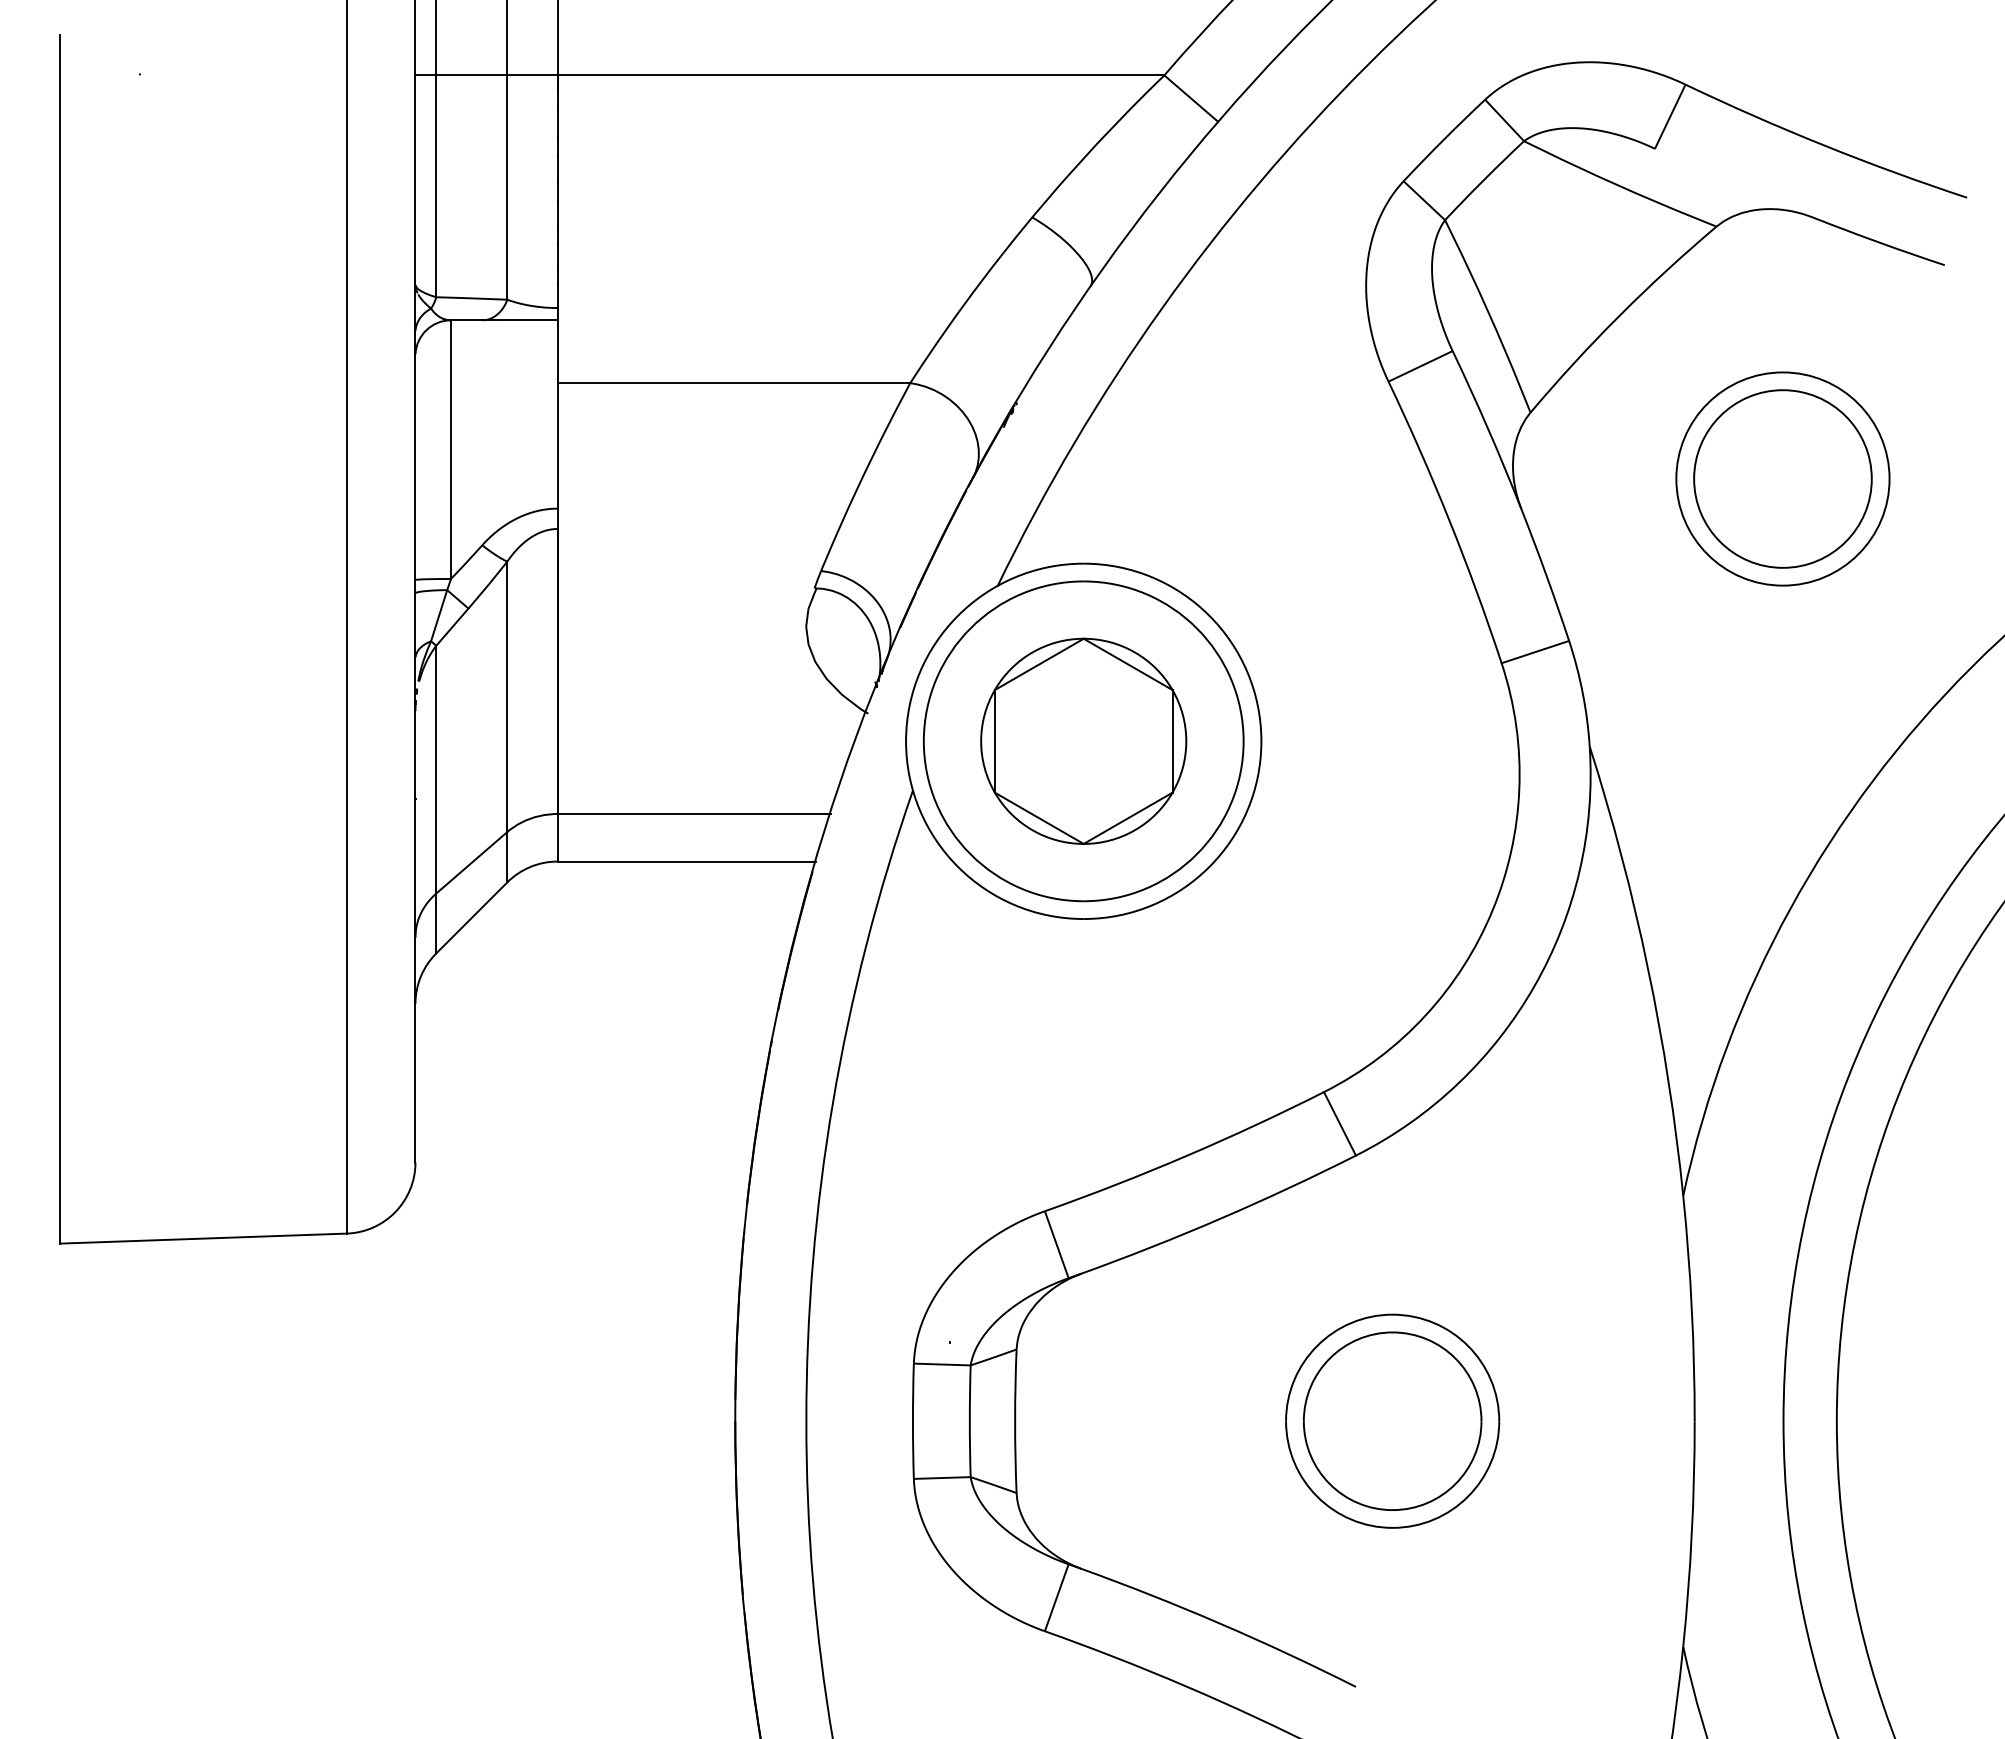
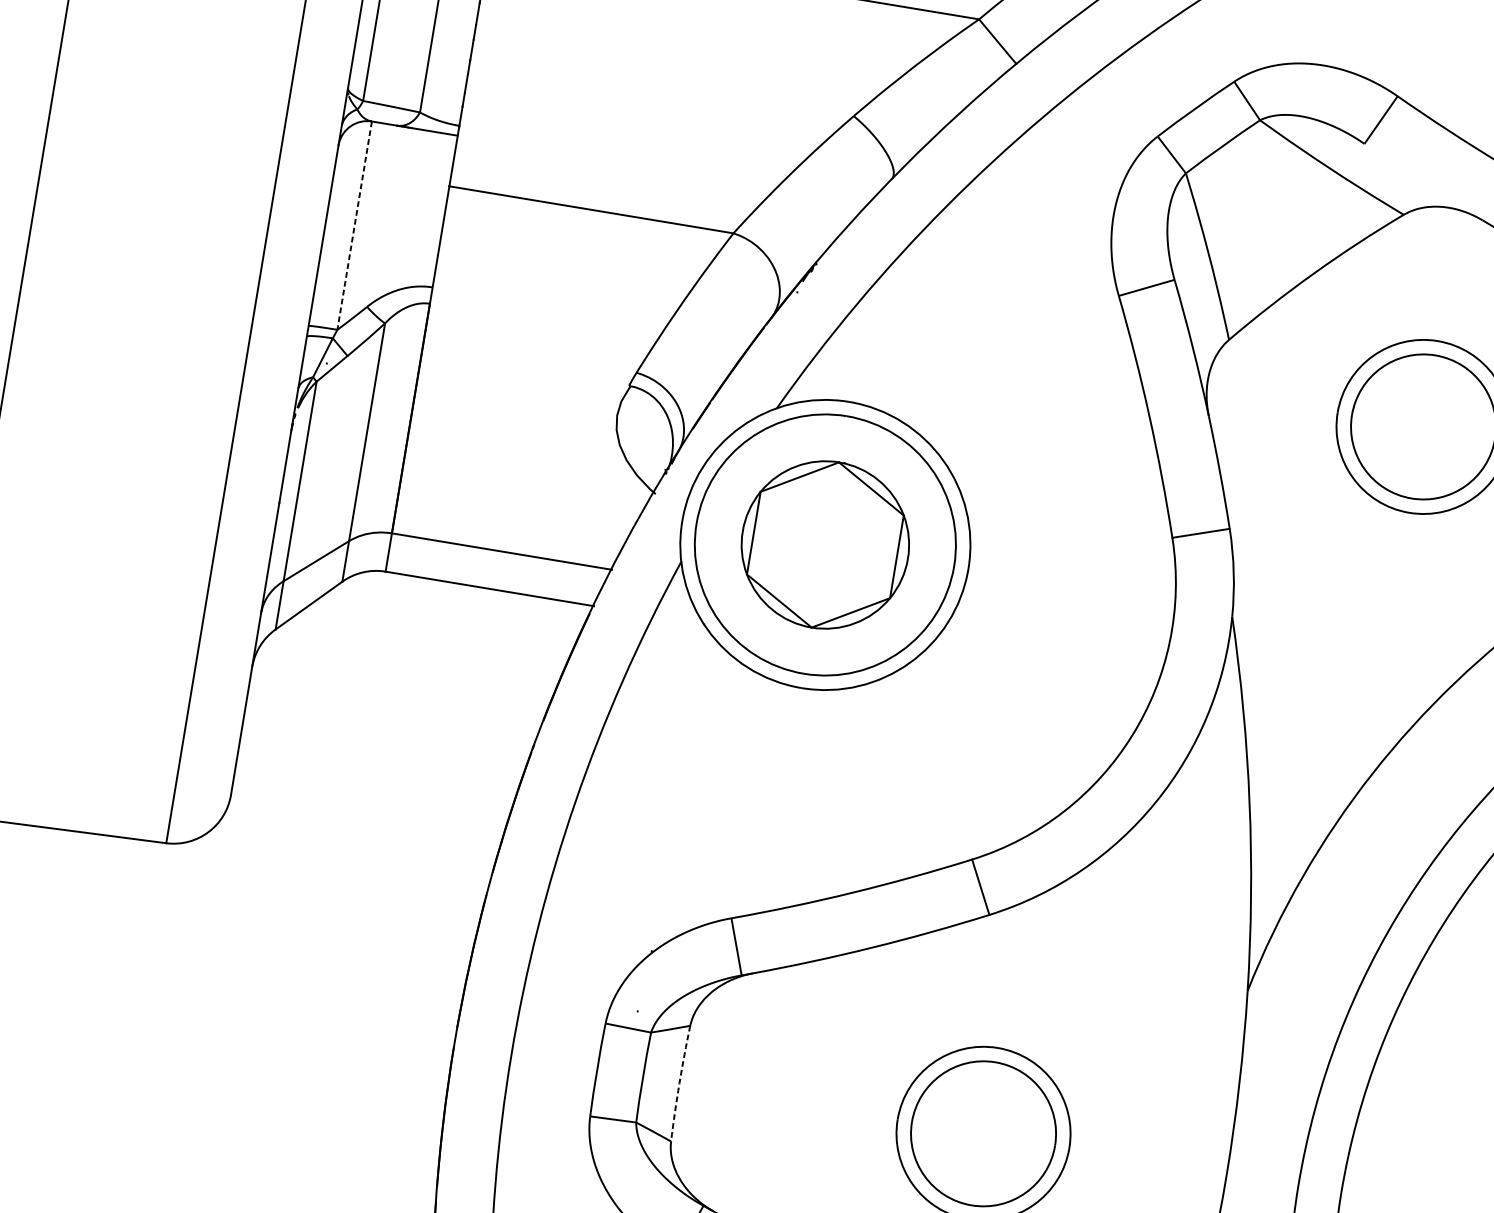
line: (451, 450) -> (354, 226), solid -> dashed
arc: (1015, 1421) -> (679, 1083), solid -> dashed

